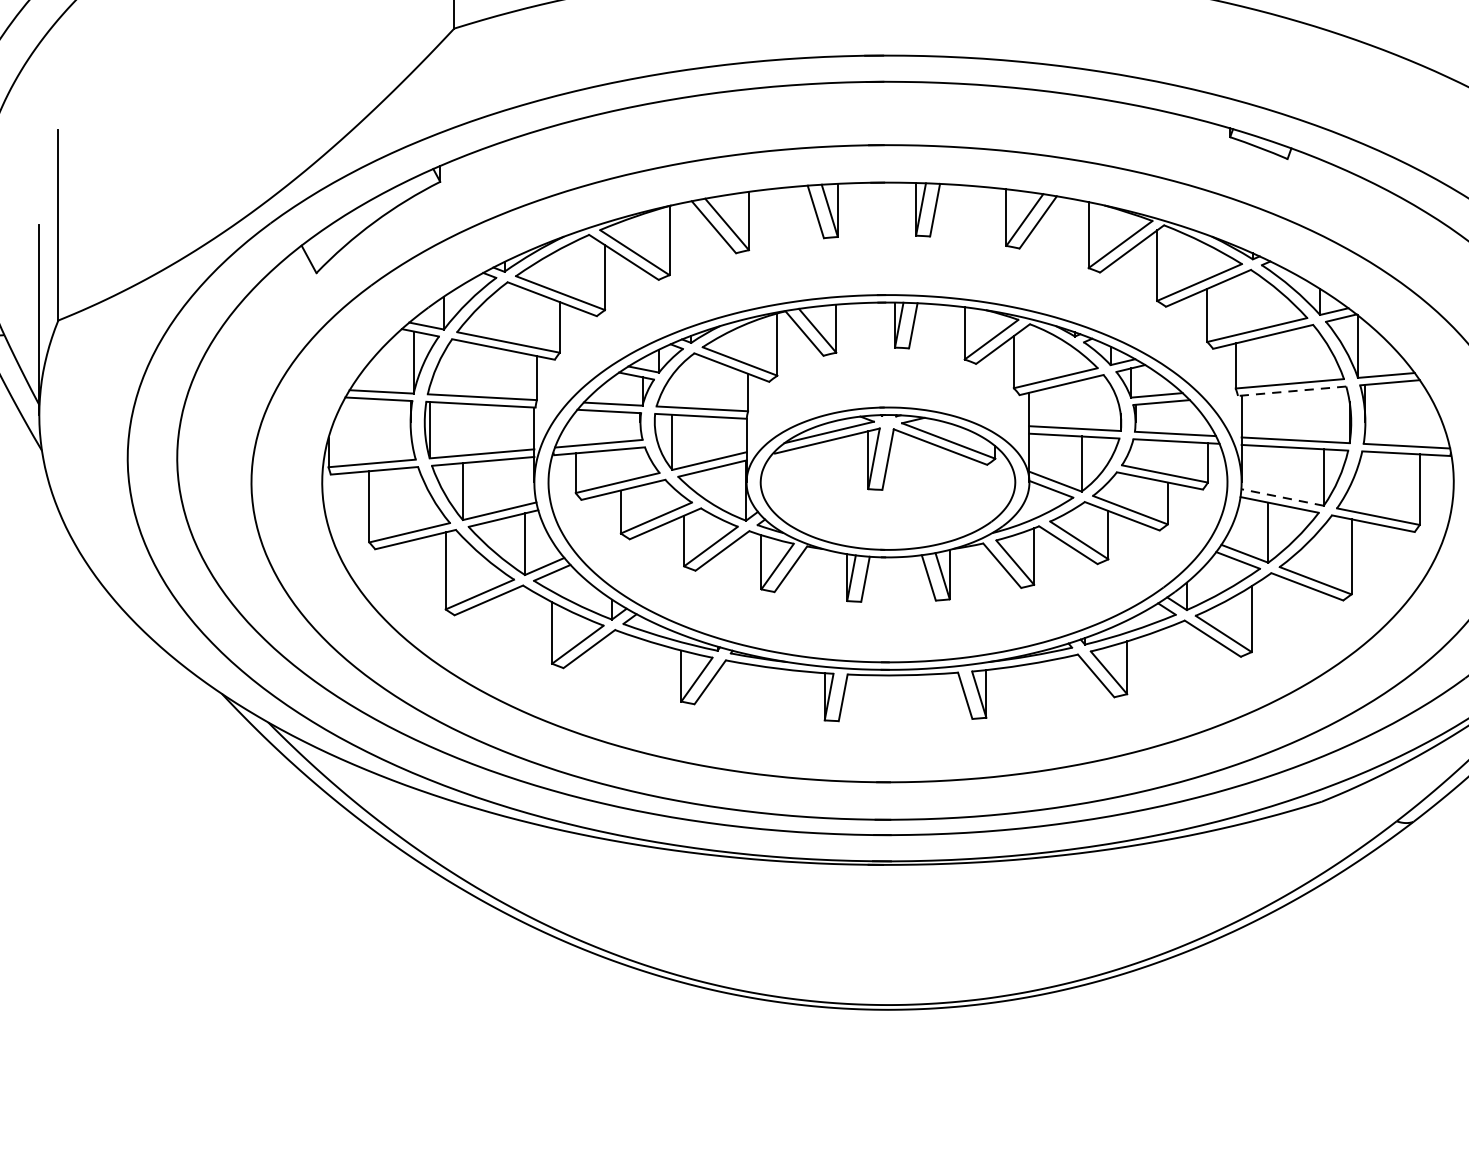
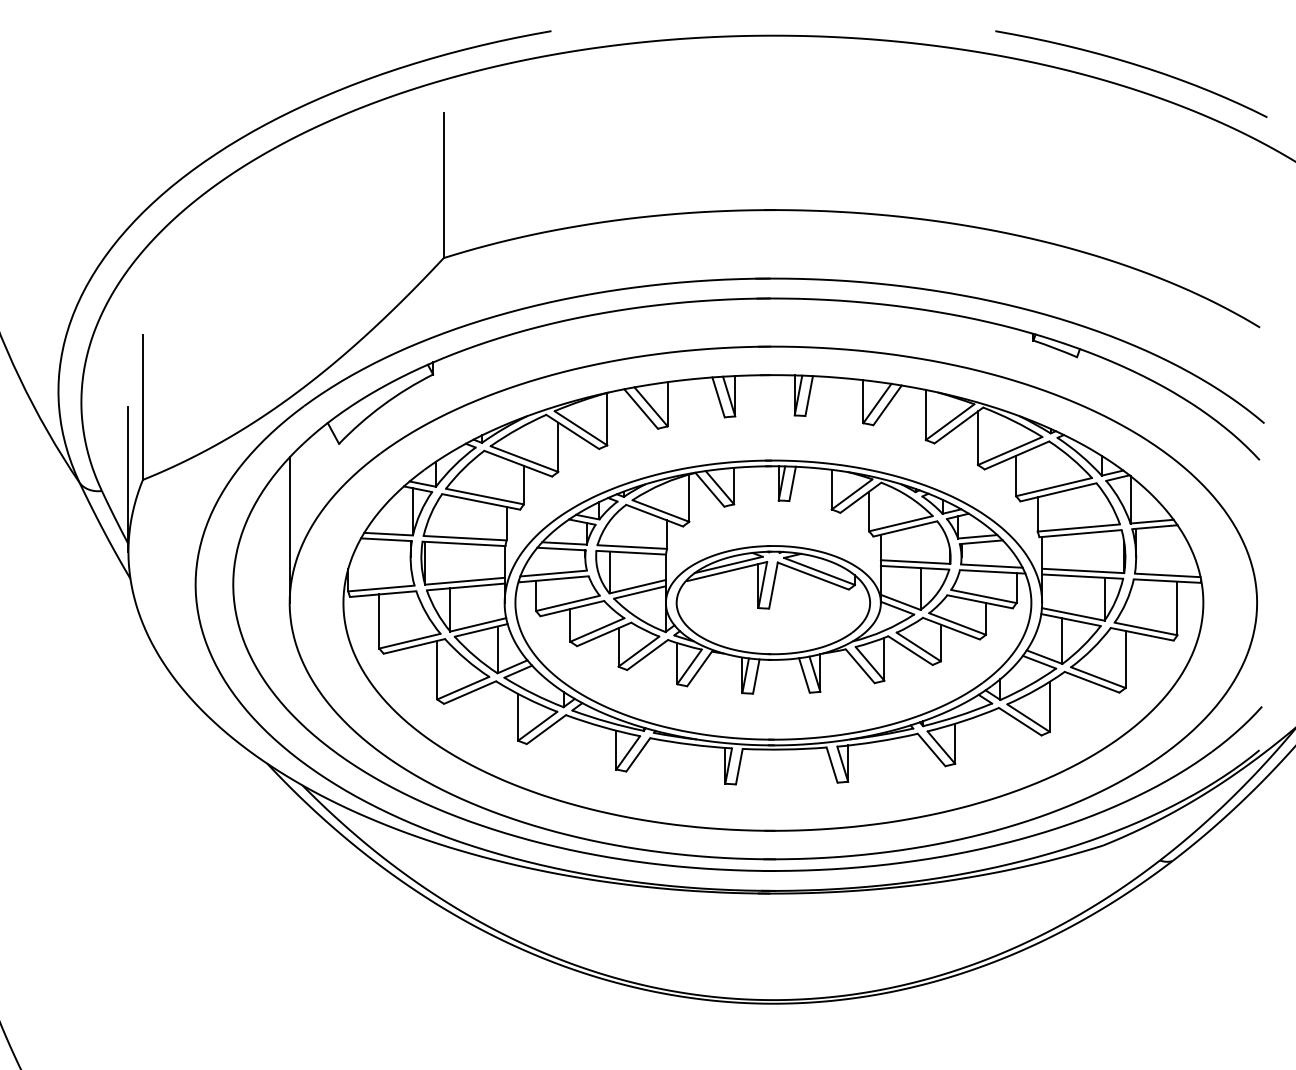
line: (251, 385) -> (289, 529), added
line: (1292, 391) -> (1080, 533), dashed -> solid
line: (1282, 497) -> (1073, 614), dashed -> solid

